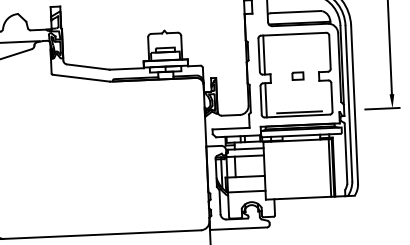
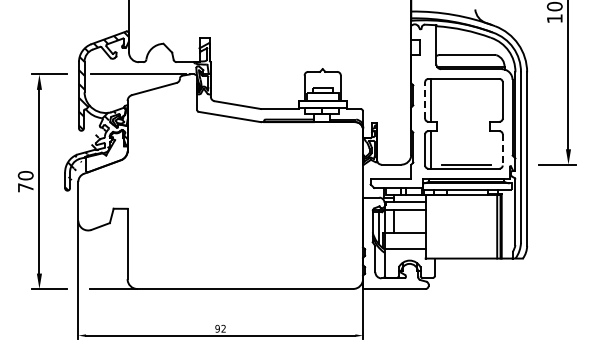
line: (259, 54) -> (425, 99), solid -> dashed
part: (297, 75) -> (466, 124), removed
line: (331, 97) -> (502, 149), solid -> dashed

